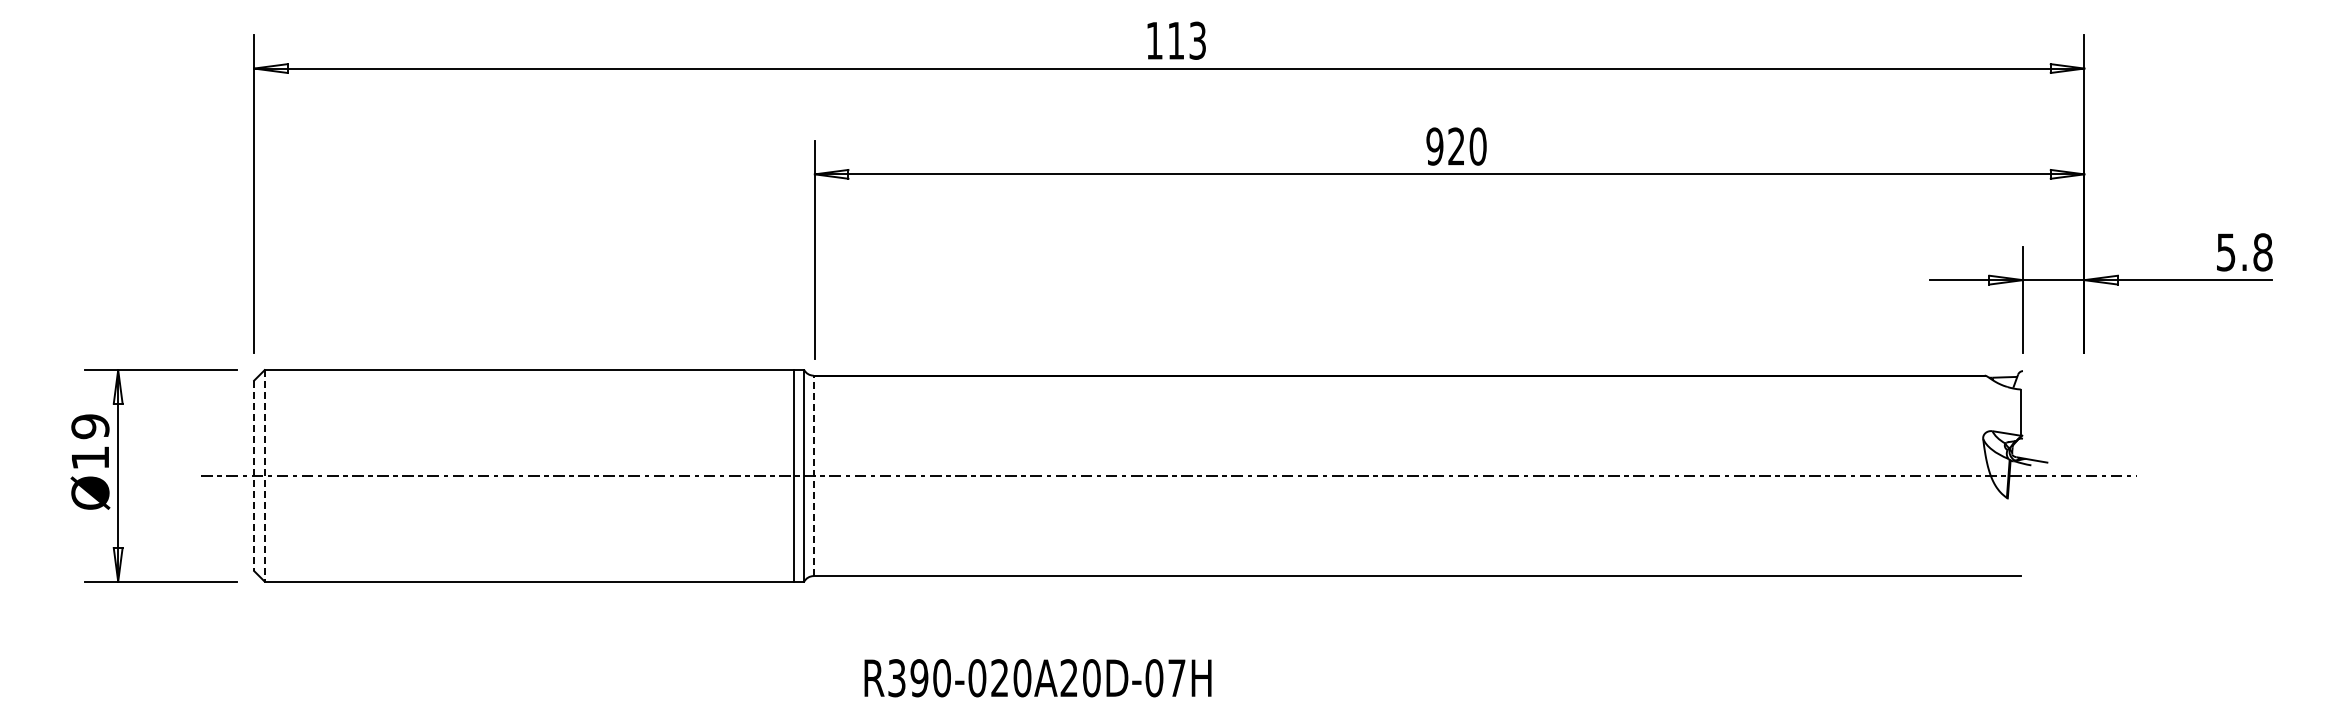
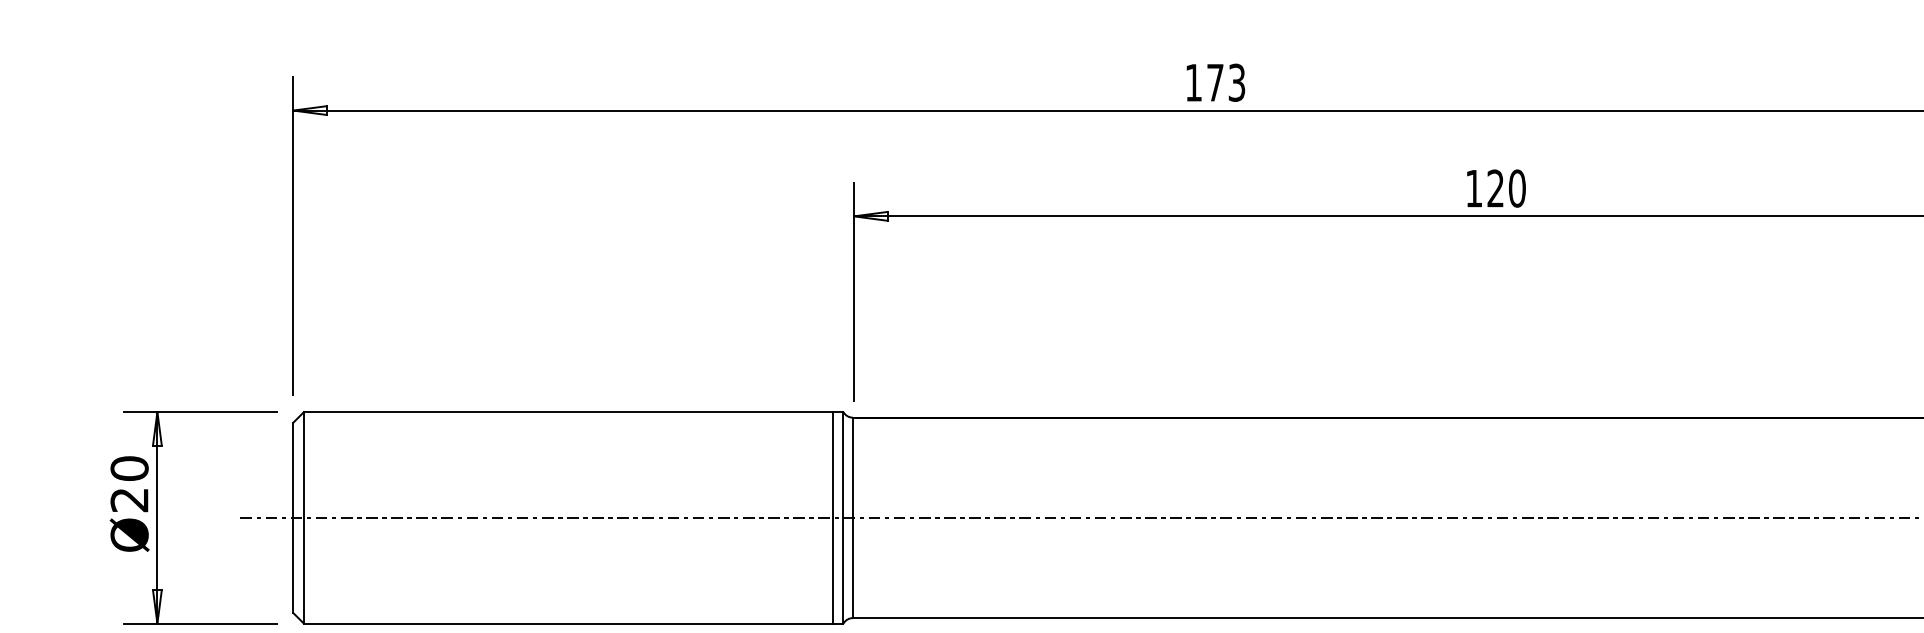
text: (1176, 40) -> (1215, 82), 113 -> 173
text: (1434, 146) -> (1473, 188), 920 -> 120
text: (90, 442) -> (129, 484), Ø19 -> Ø20
line: (264, 475) -> (303, 517), dashed -> solid
line: (813, 475) -> (852, 517), dashed -> solid
line: (254, 476) -> (293, 518), dashed -> solid

